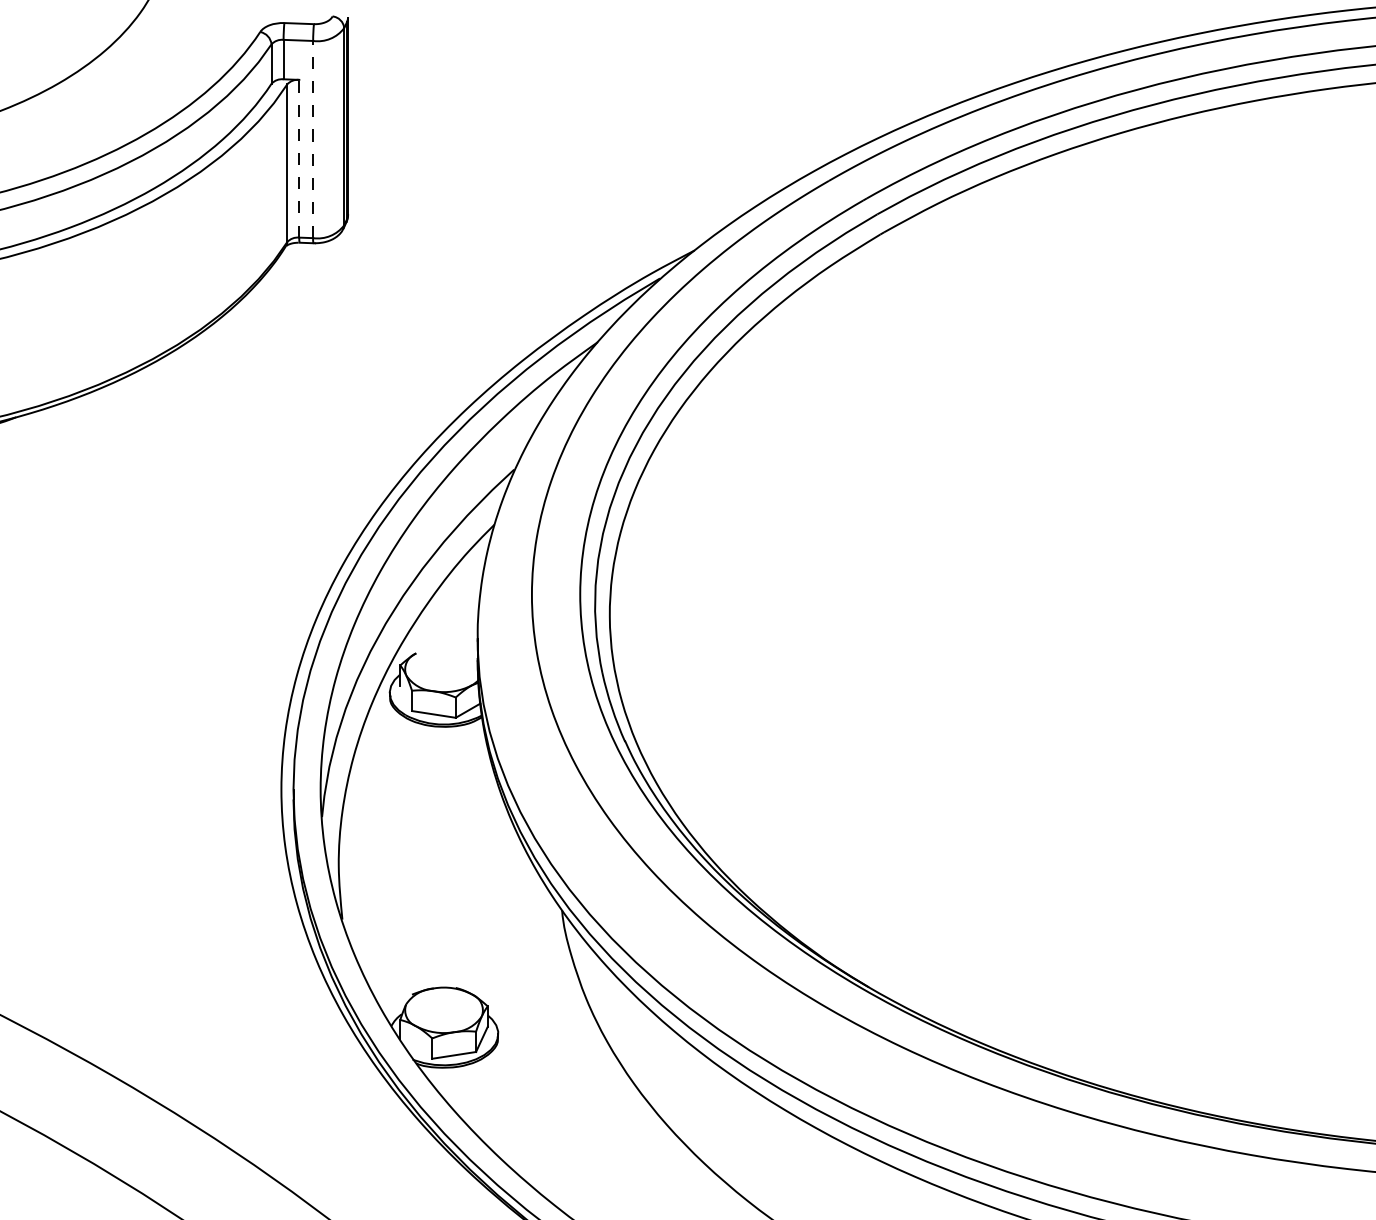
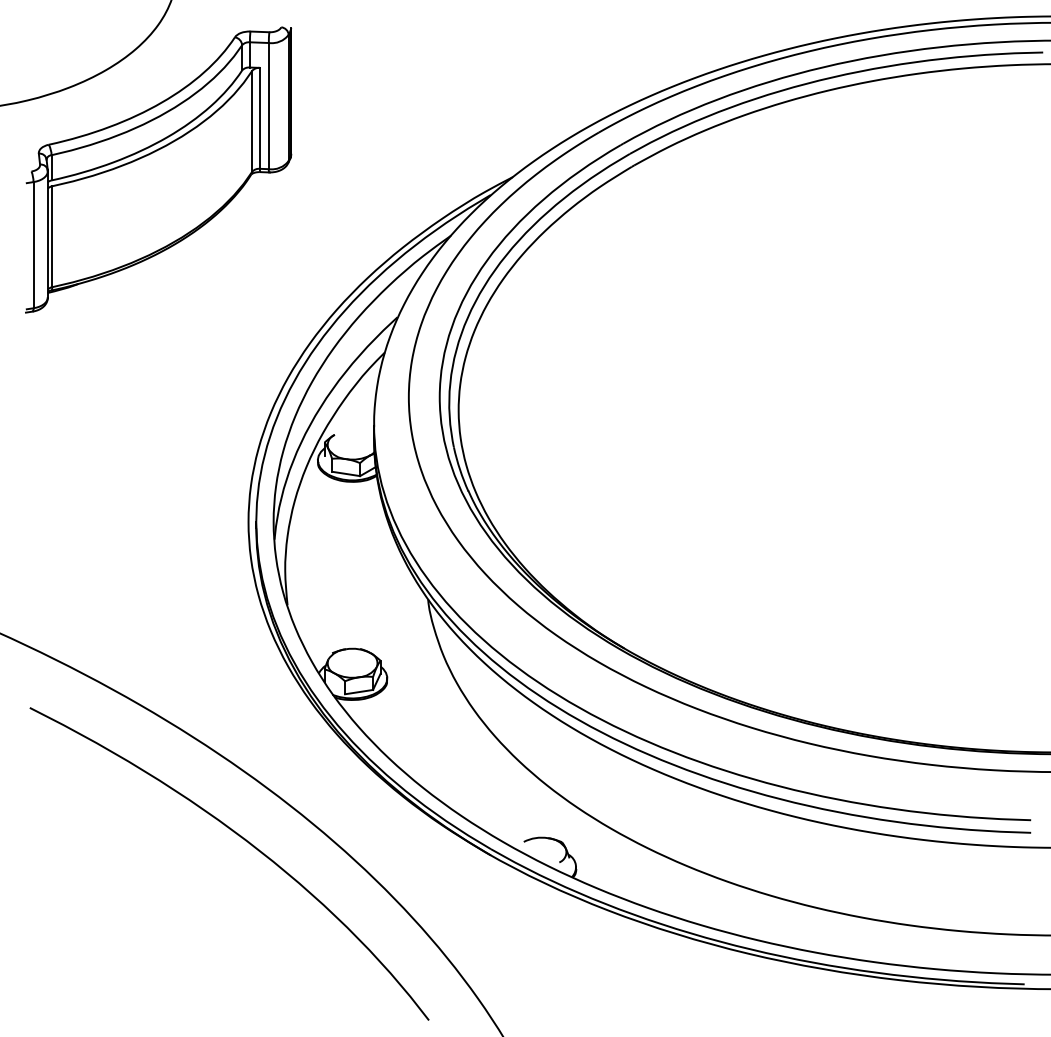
line: (312, 138) -> (268, 105), dashed -> solid
line: (300, 157) -> (260, 117), dashed -> solid

